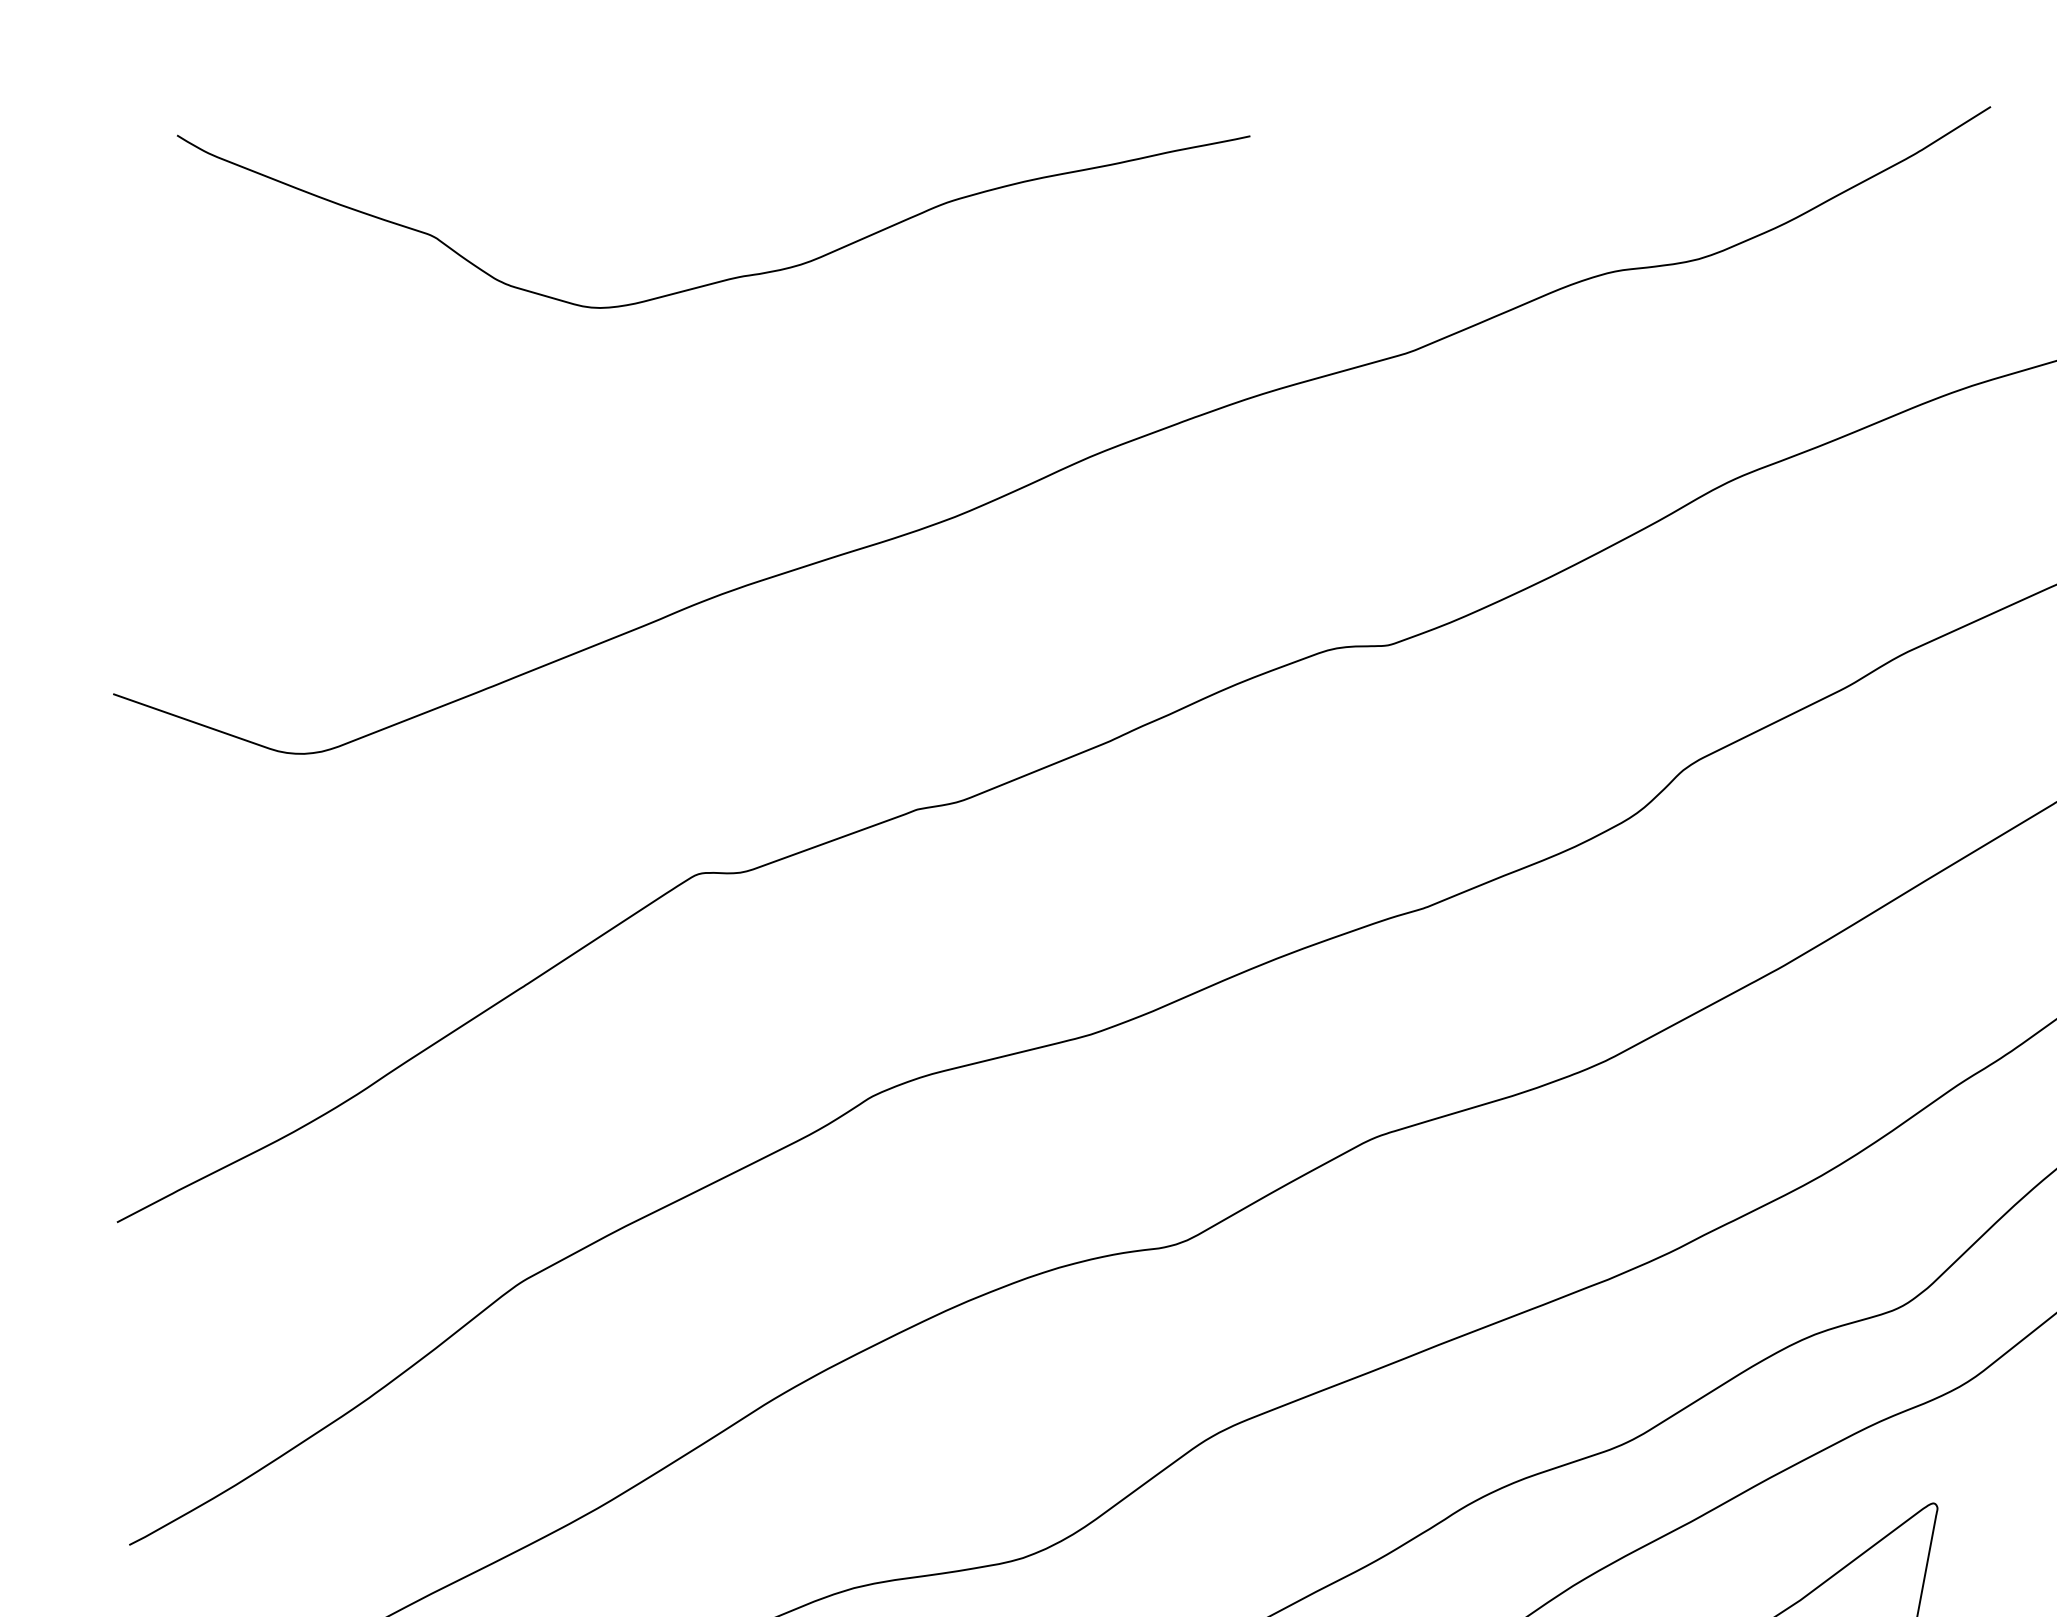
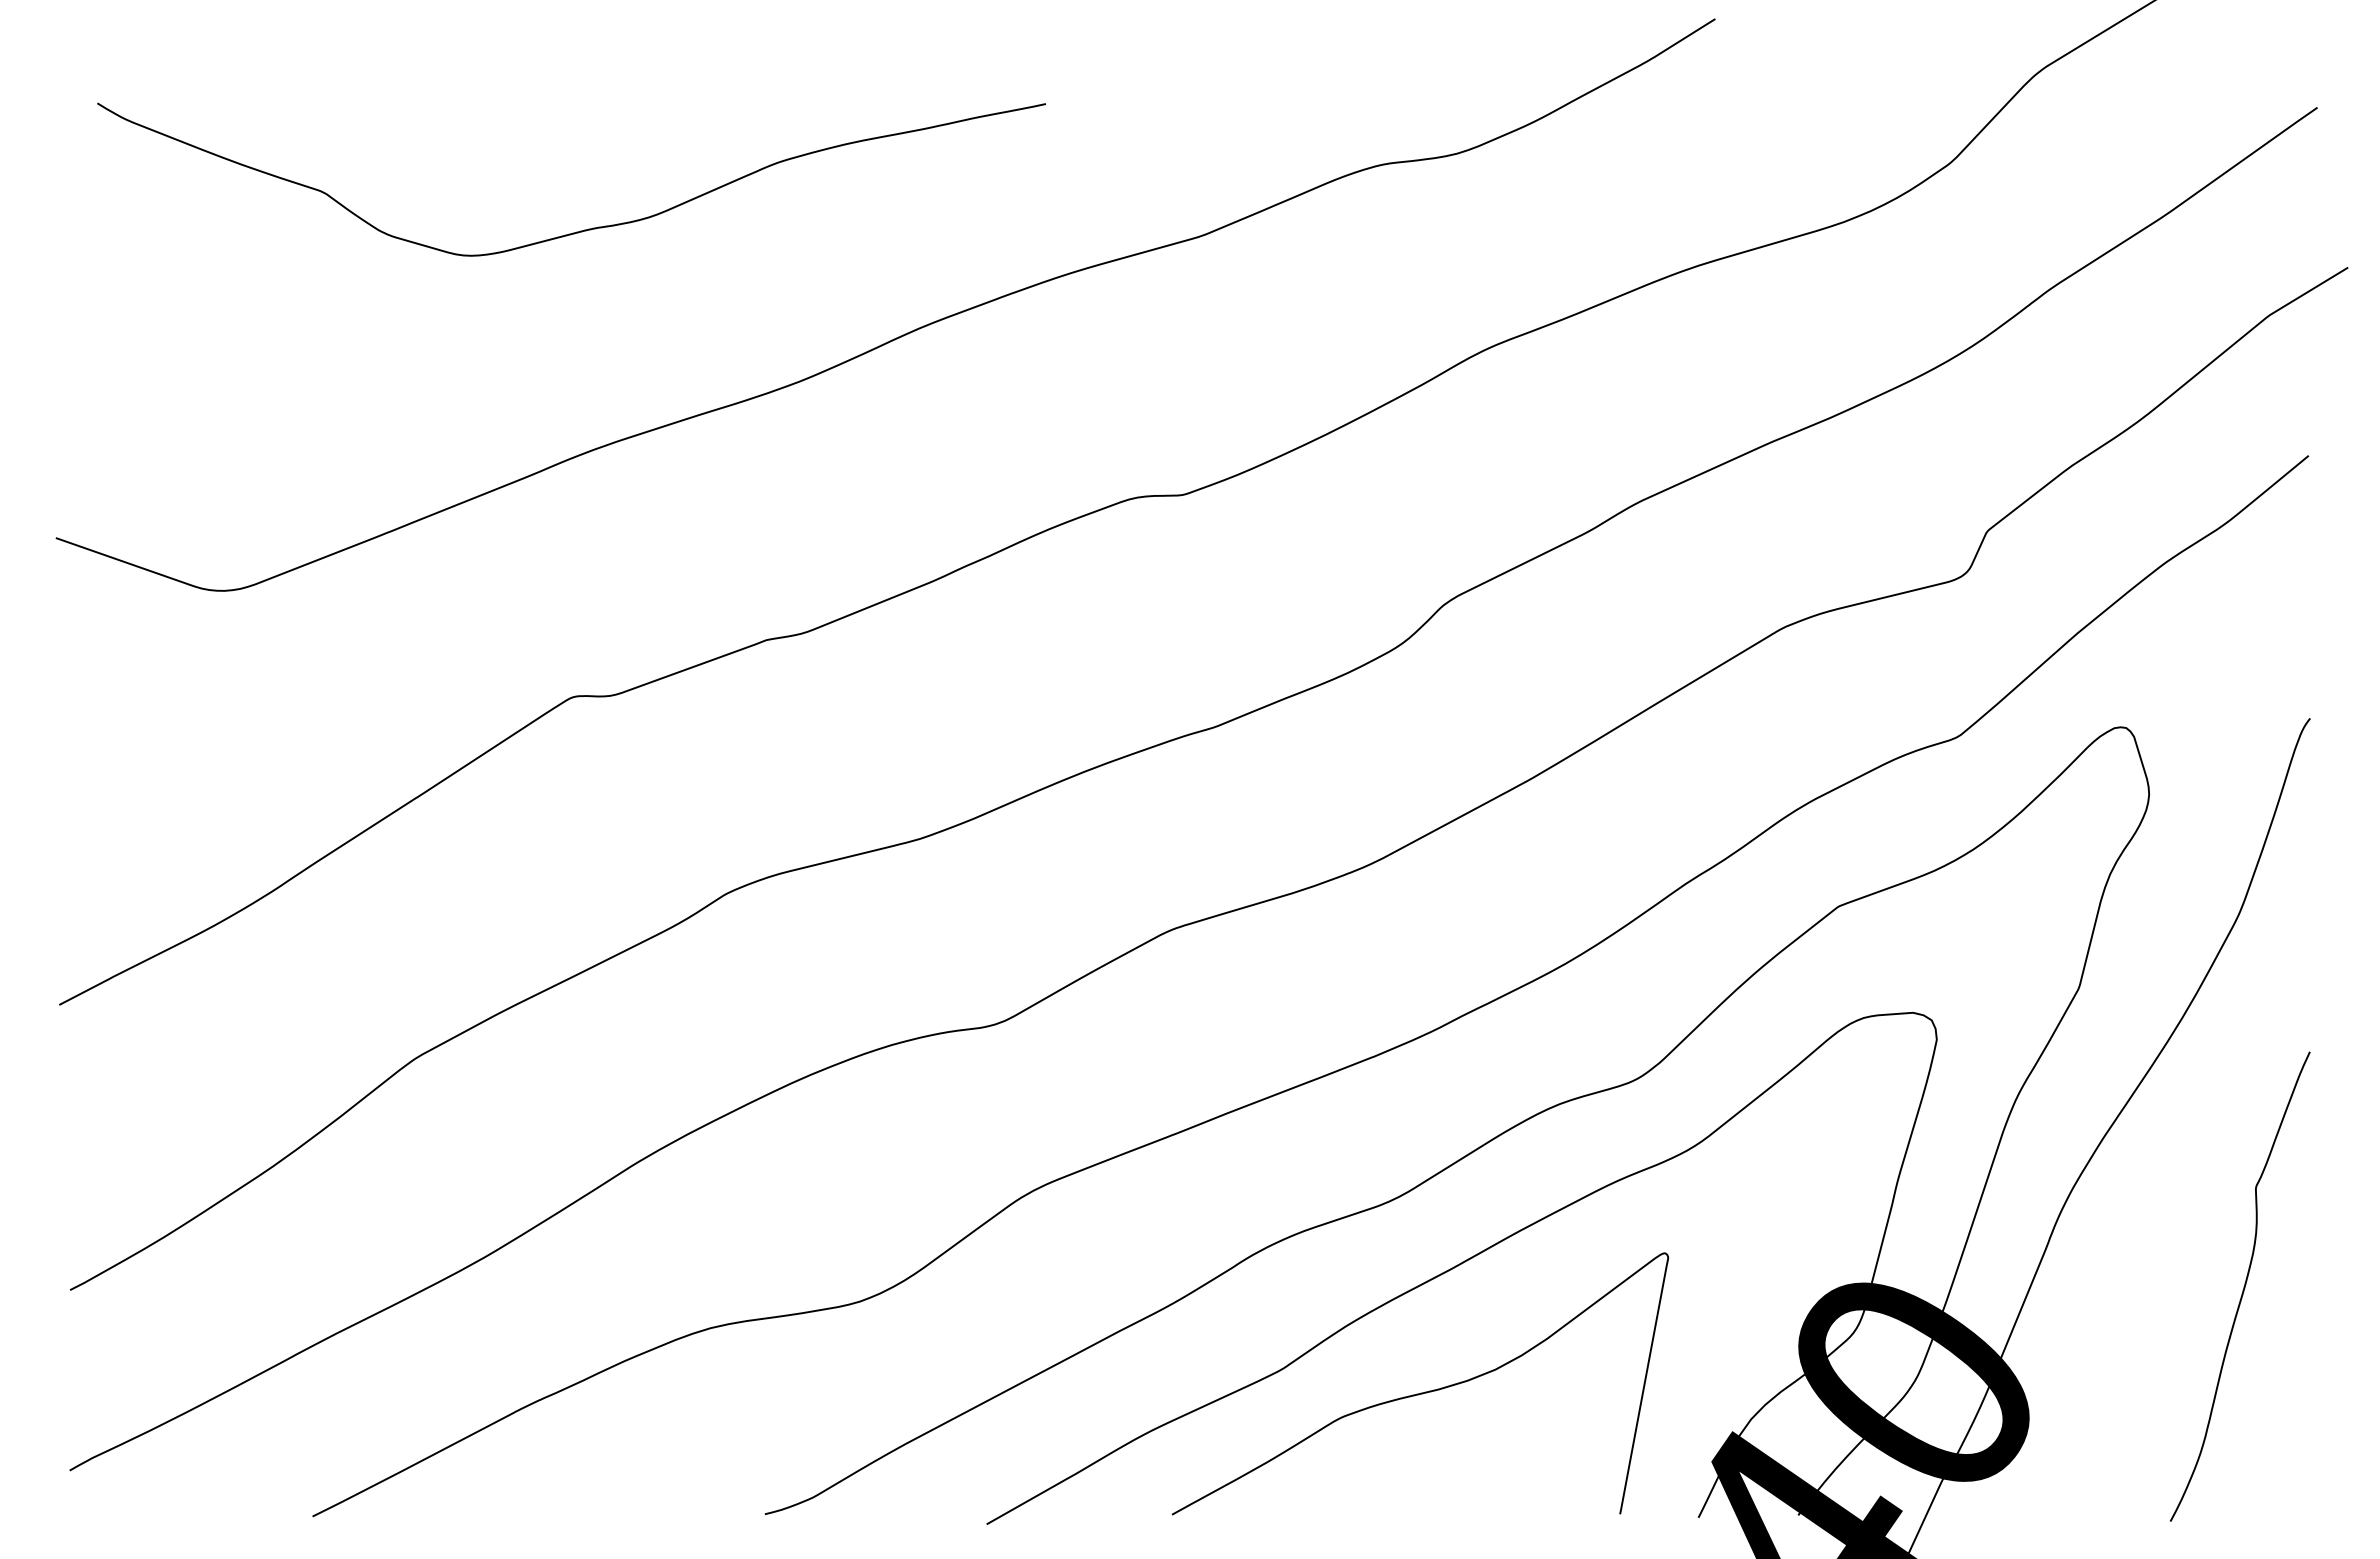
curve: (728, 278) -> (584, 229), moved

